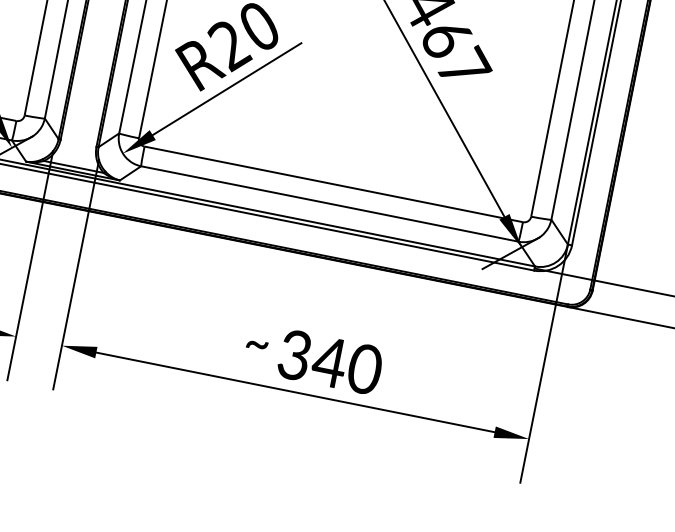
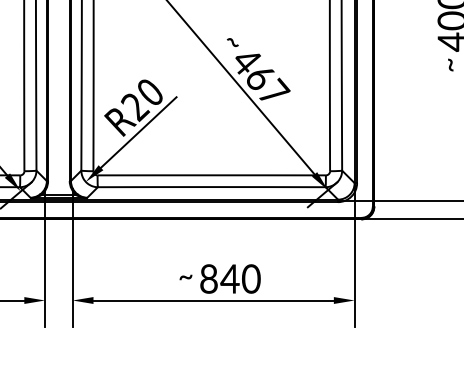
text: (294, 354) -> (208, 278), 340 -> 840

